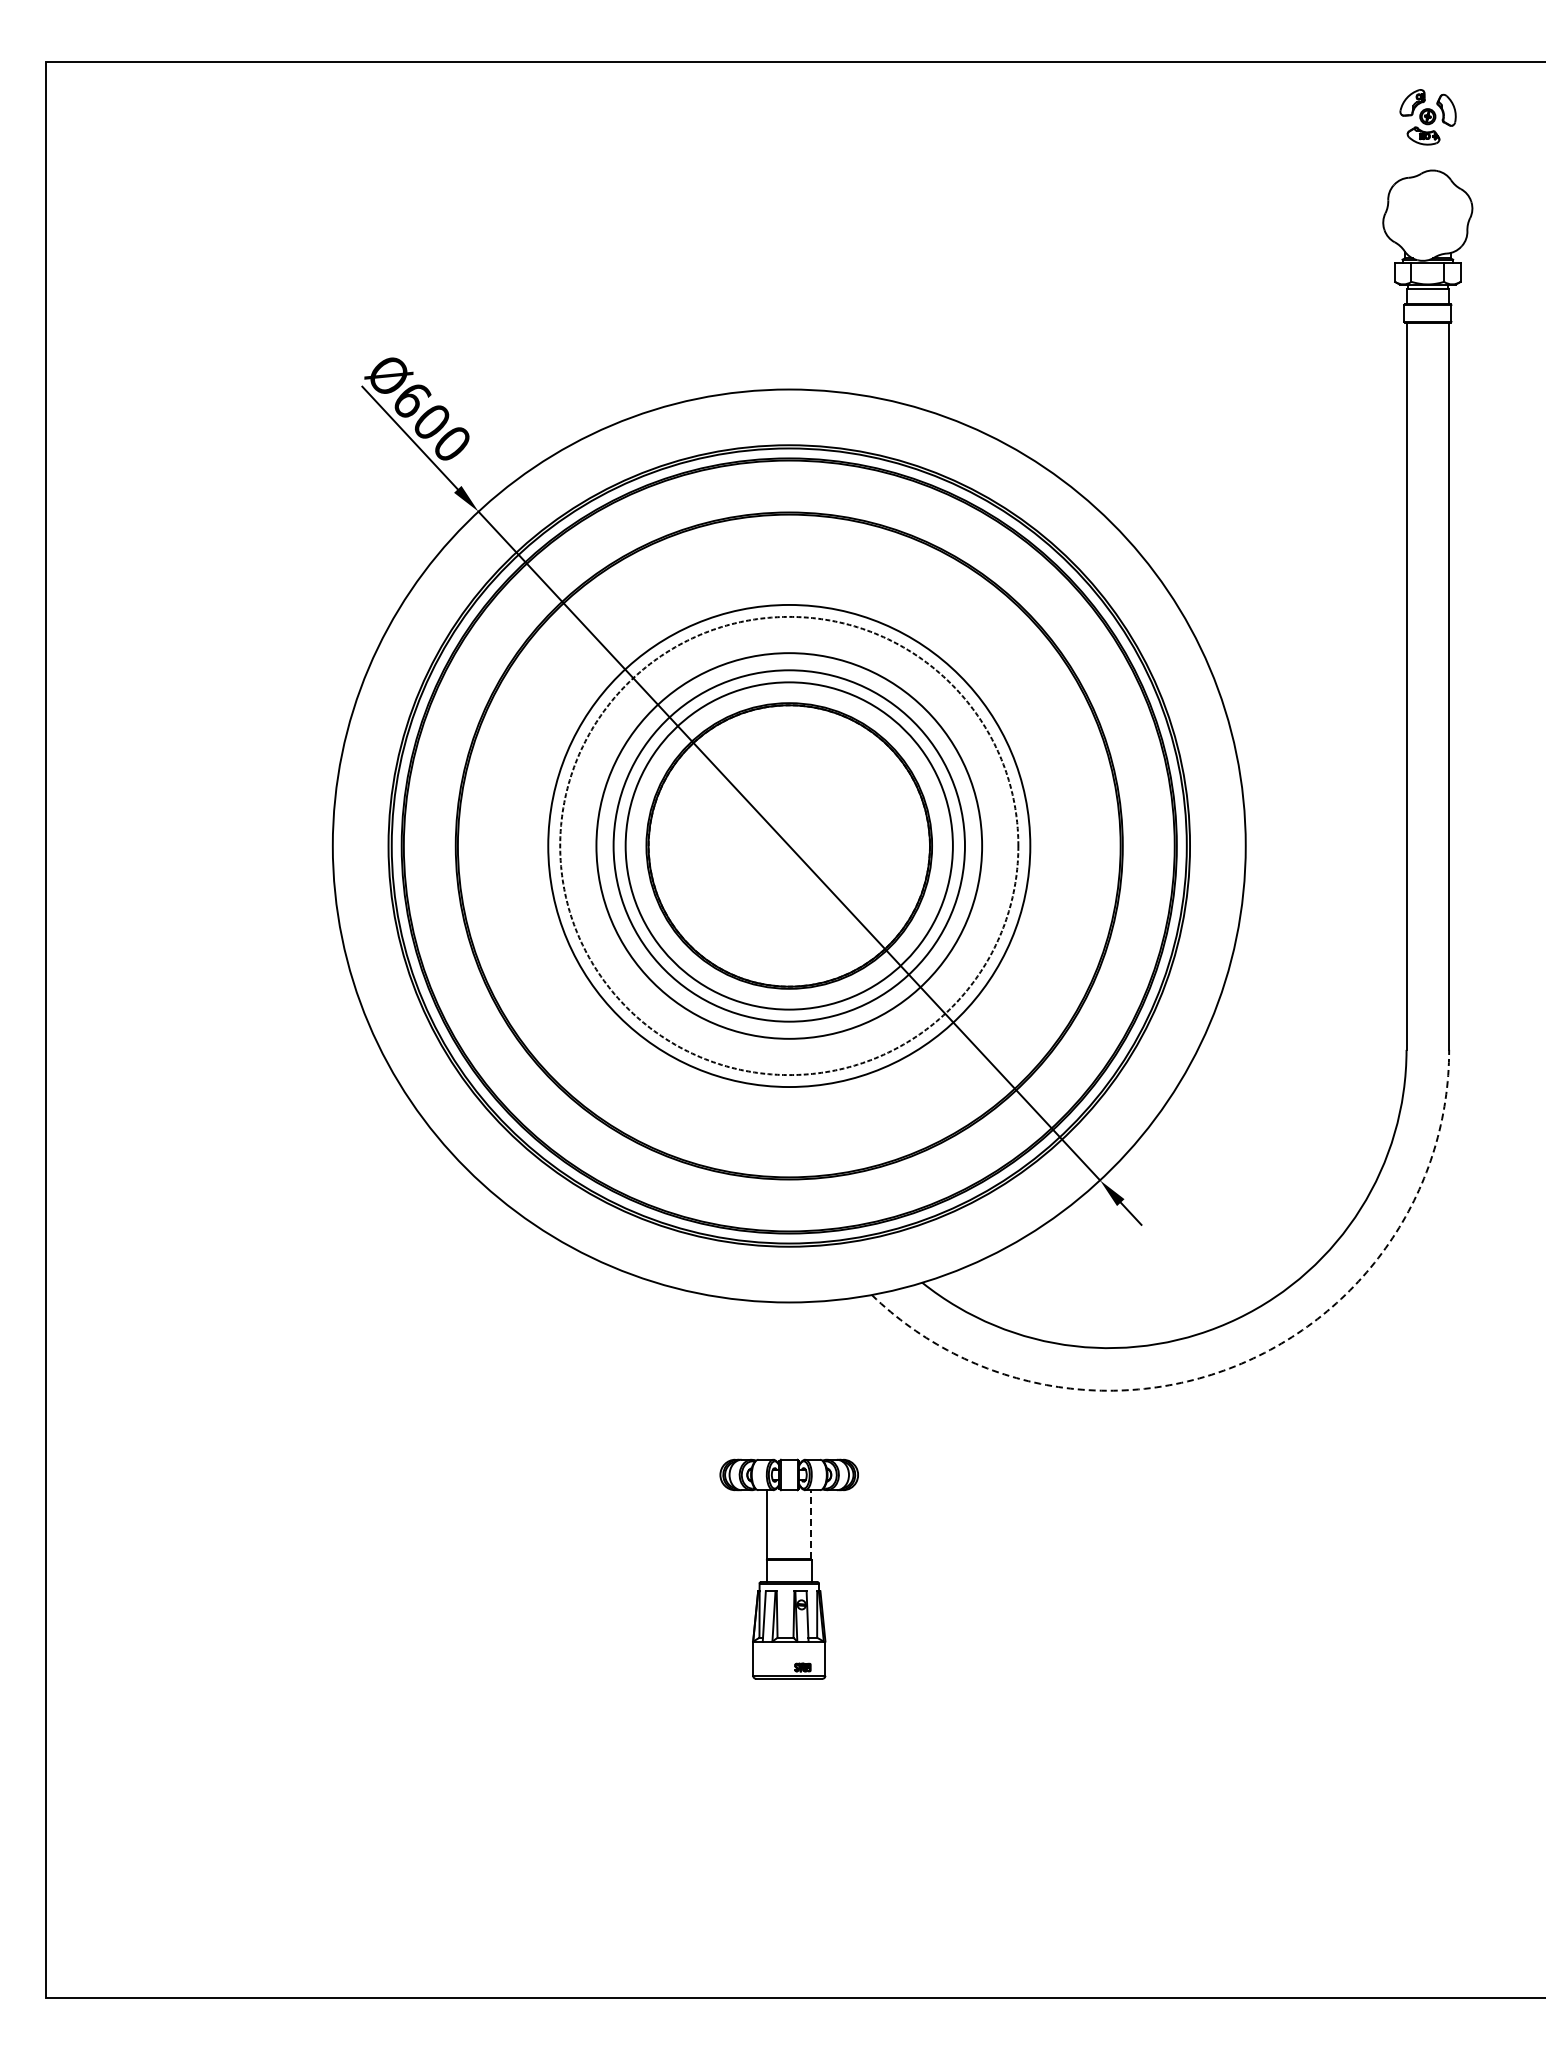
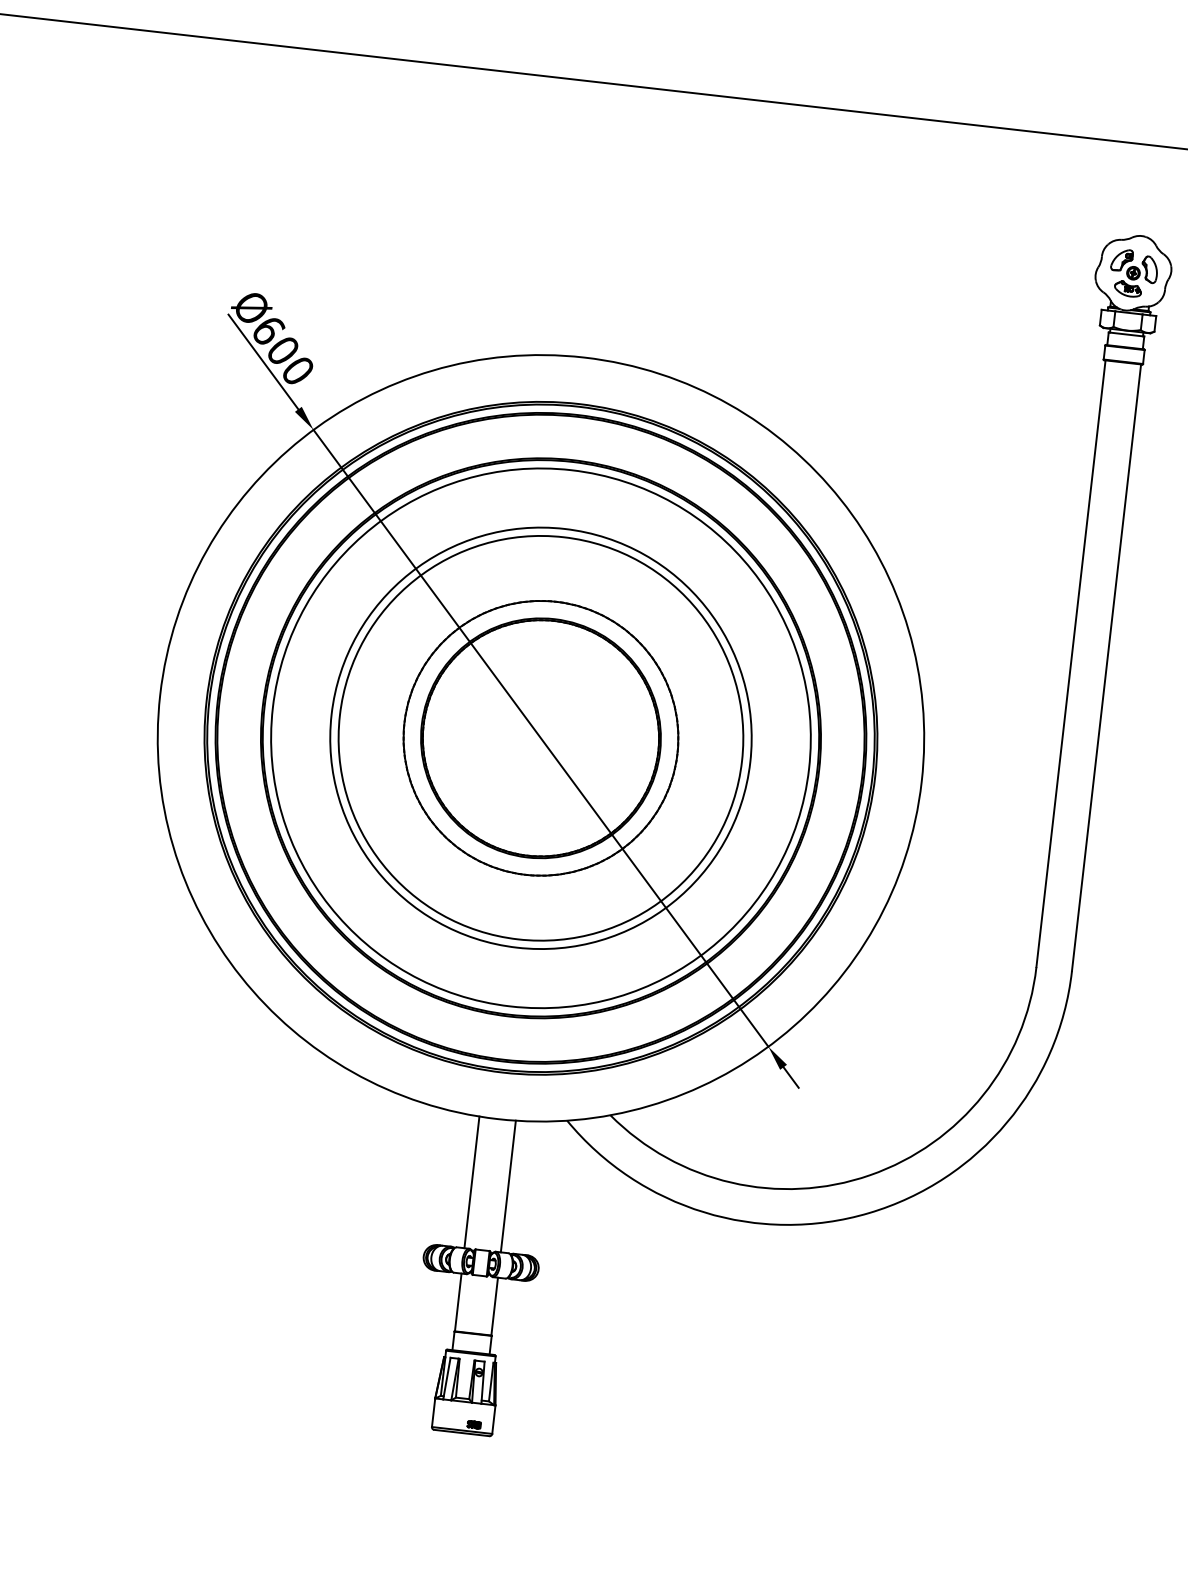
part: (1427, 117) -> (1133, 273), moved
circle: (788, 845) -> (540, 737), size x0.71
circle: (788, 845) -> (540, 737), size x1.67
circle: (789, 845) -> (541, 737), size x1.43
arc: (1241, 1363) -> (868, 1212), dashed -> solid
line: (767, 1380) -> (472, 1182), added
line: (811, 1380) -> (508, 1186), added
line: (811, 1524) -> (495, 1306), dashed -> solid

